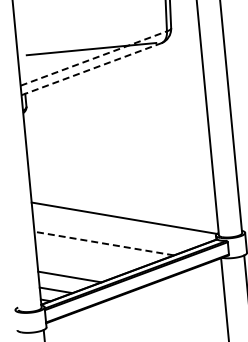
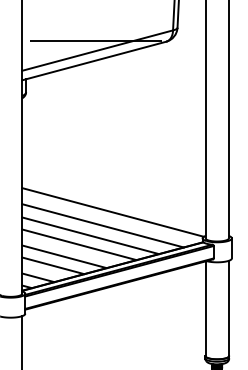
line: (94, 58) -> (98, 50), dashed -> solid
line: (91, 69) -> (94, 61), dashed -> solid
line: (115, 232) -> (102, 225), added
line: (104, 243) -> (90, 235), dashed -> solid
line: (93, 253) -> (79, 244), added
line: (80, 266) -> (64, 256), added

